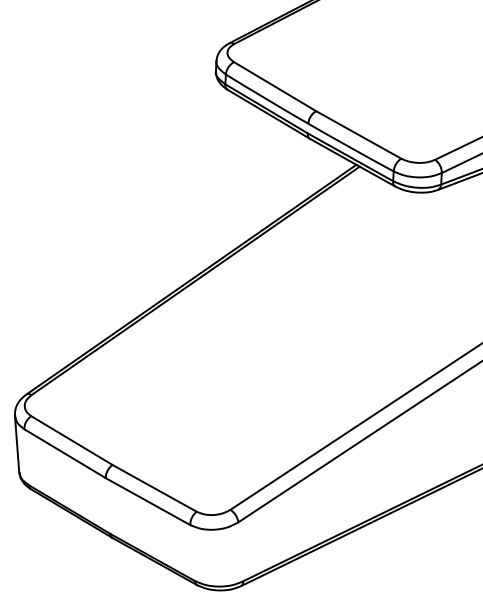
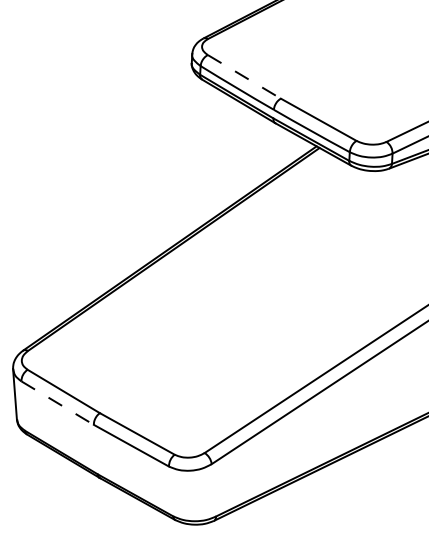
line: (275, 86) -> (244, 76), solid -> dashed
line: (66, 454) -> (58, 403), solid -> dashed

